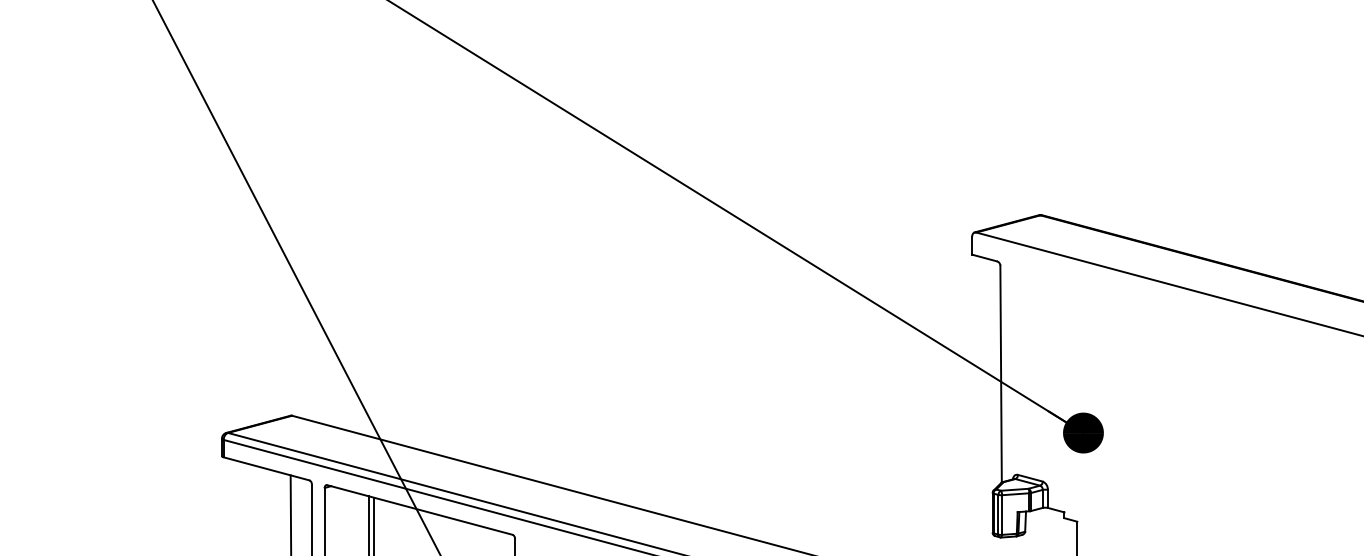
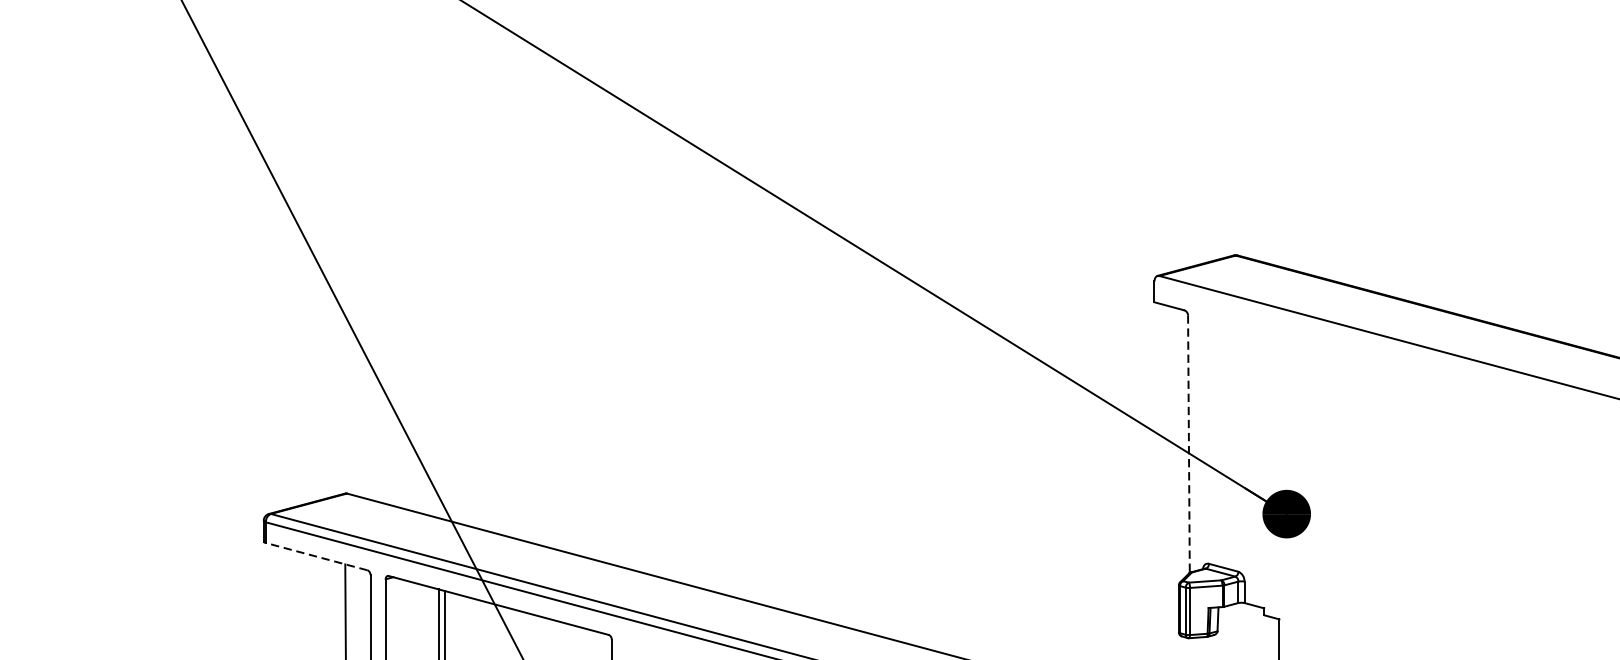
line: (1001, 374) -> (1189, 444), solid -> dashed
line: (266, 468) -> (316, 556), solid -> dashed

